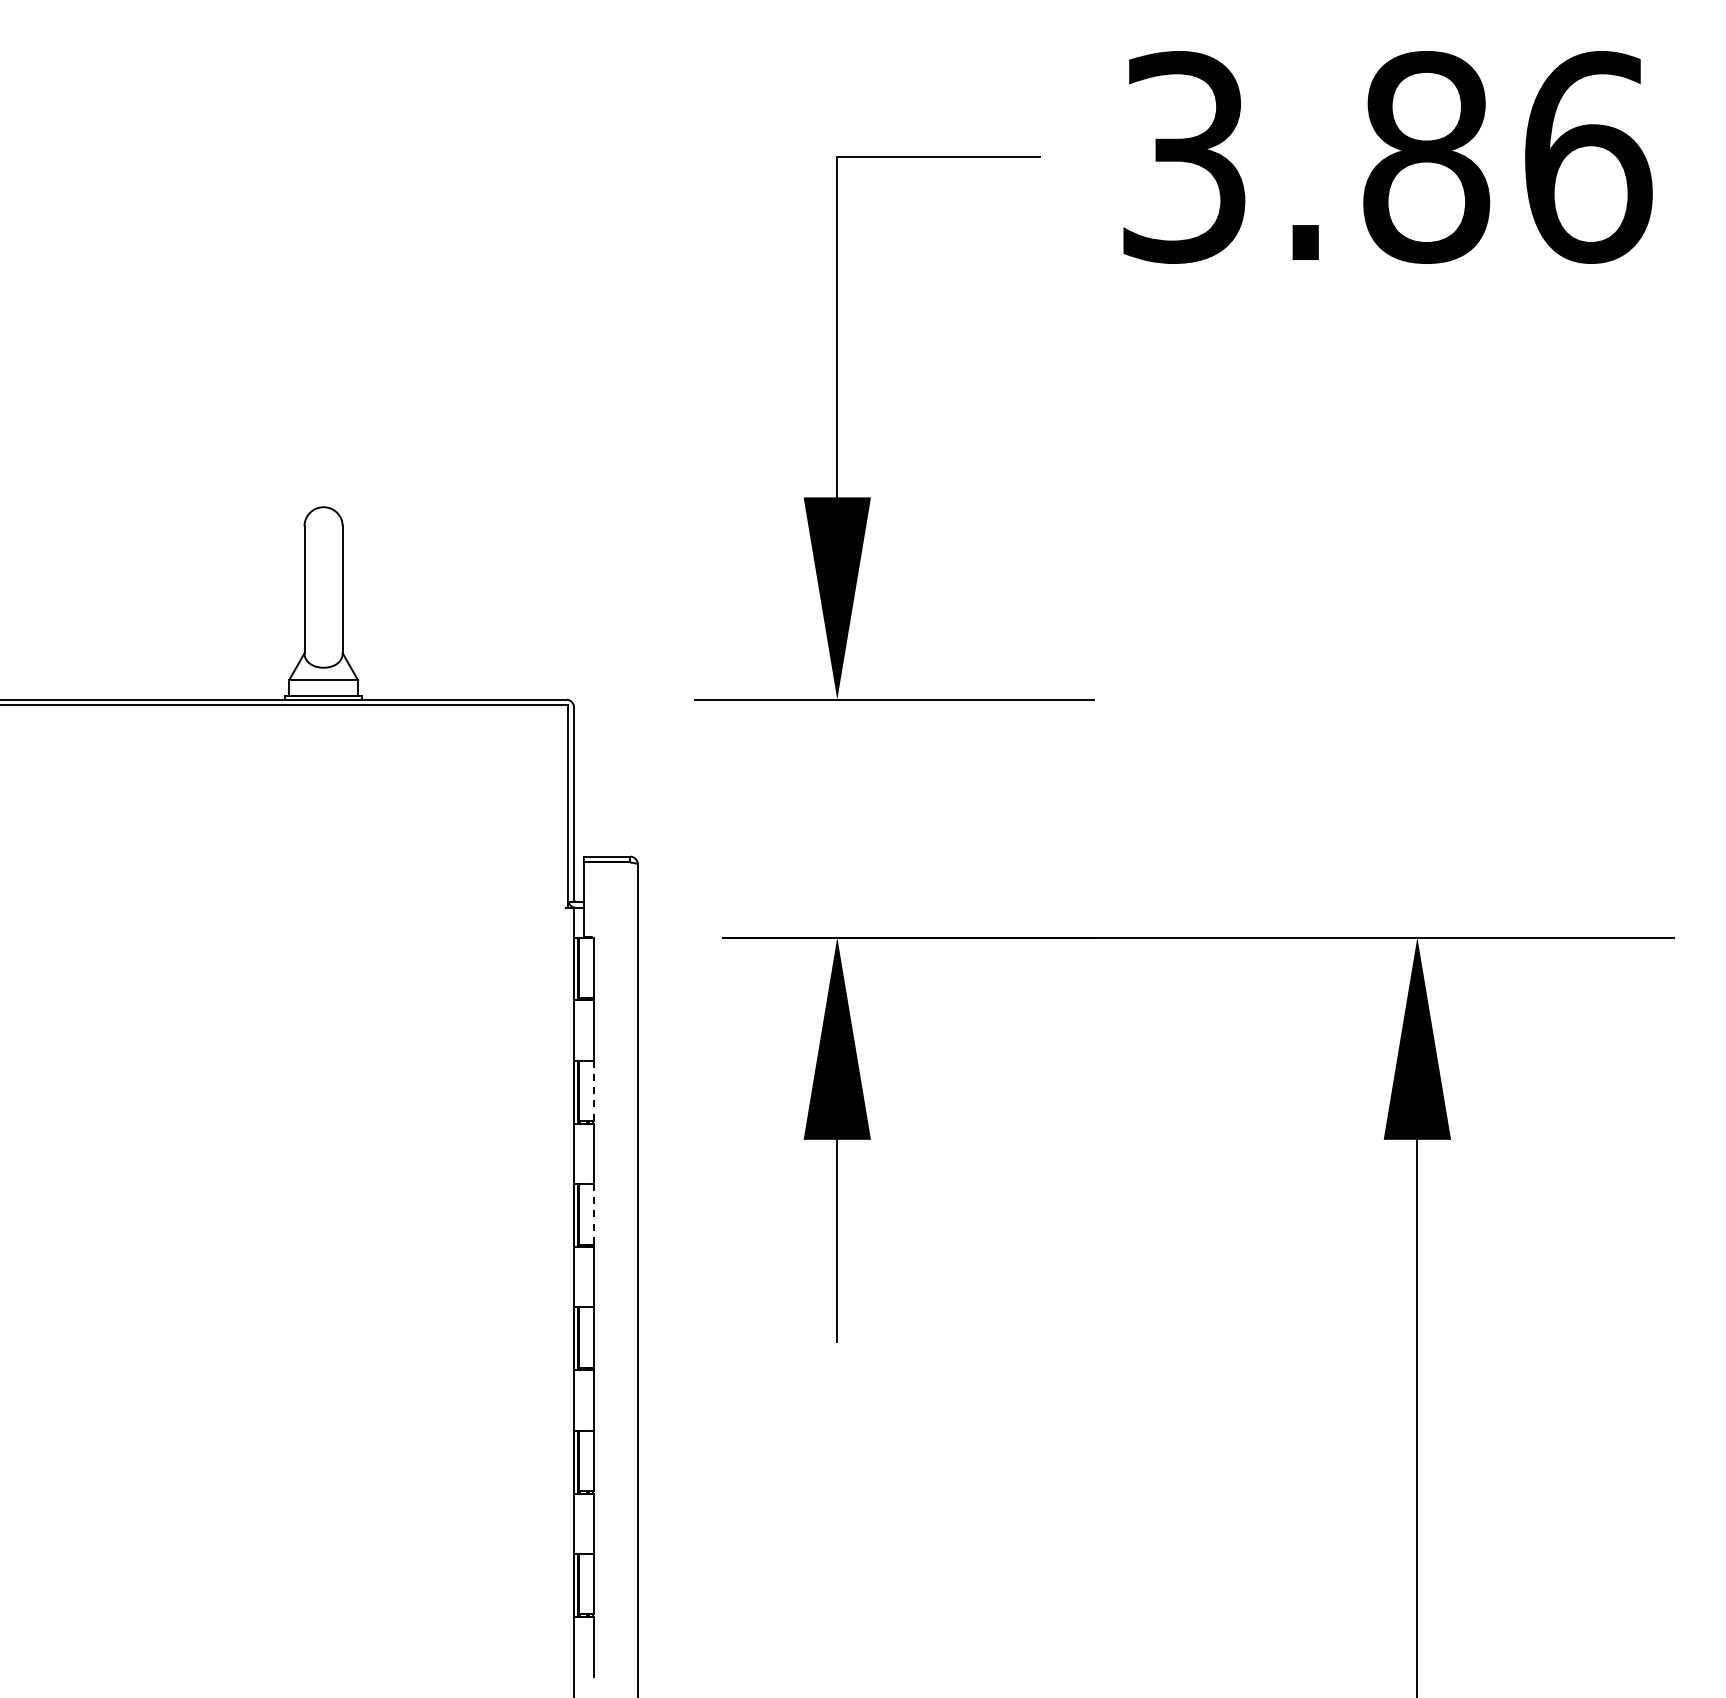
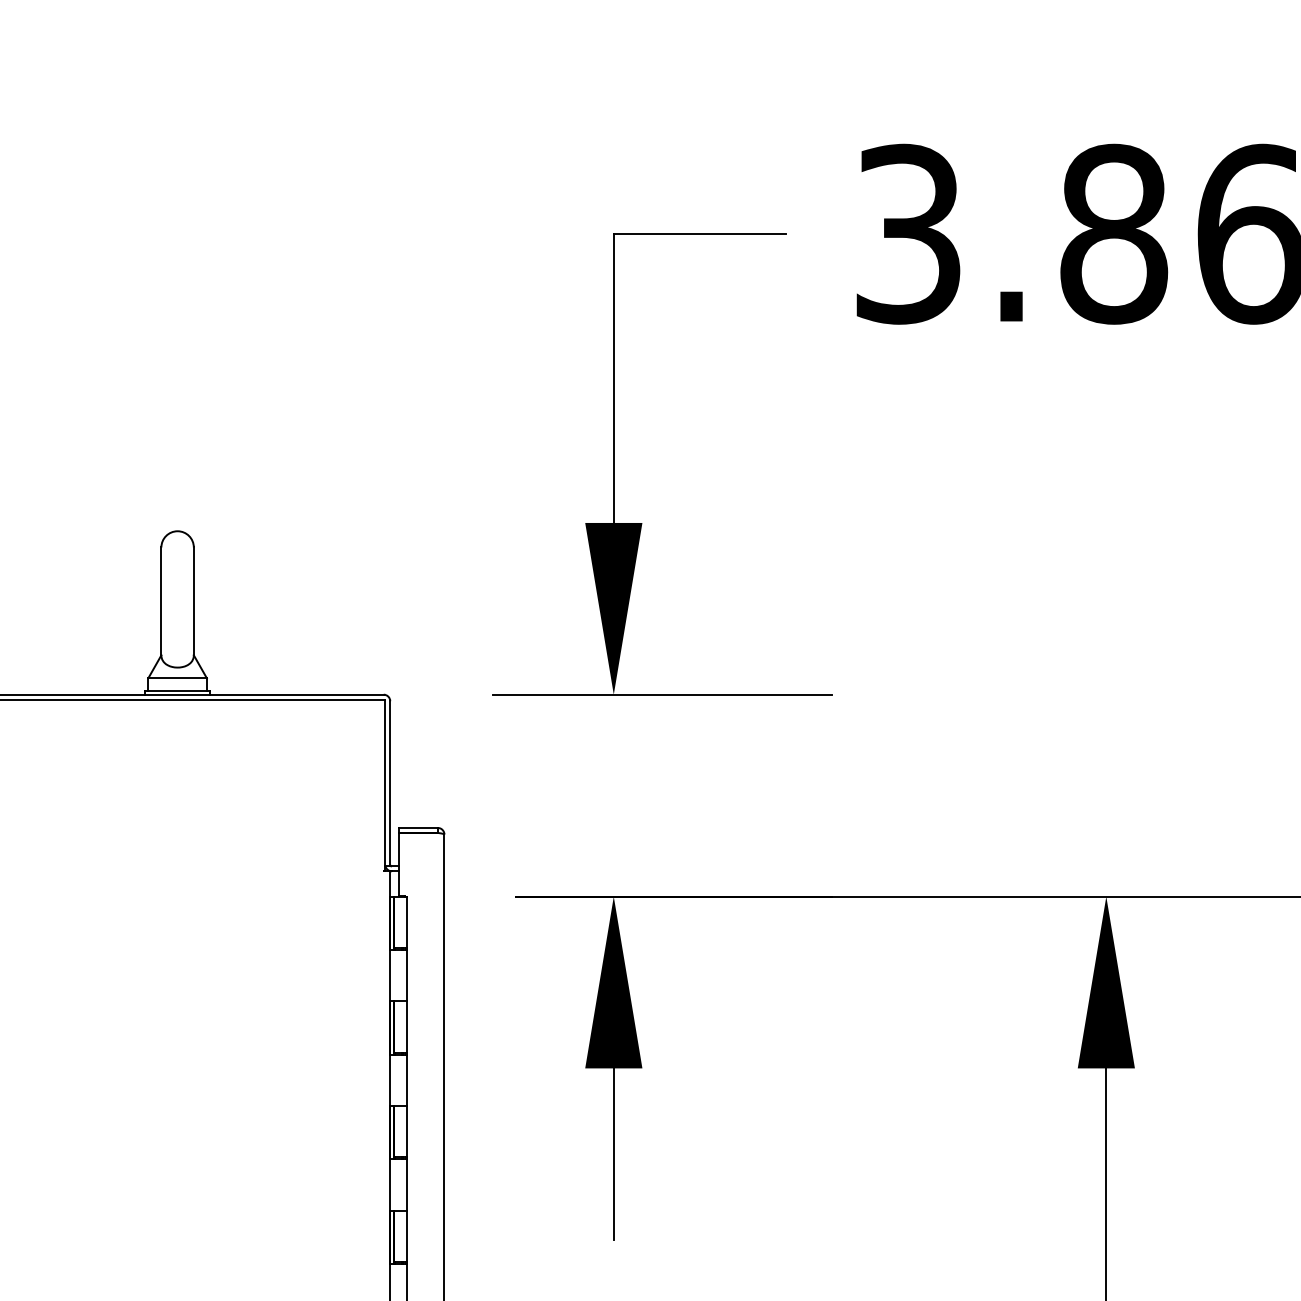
line: (594, 1091) -> (407, 1027), dashed -> solid
line: (594, 1214) -> (407, 1131), dashed -> solid

